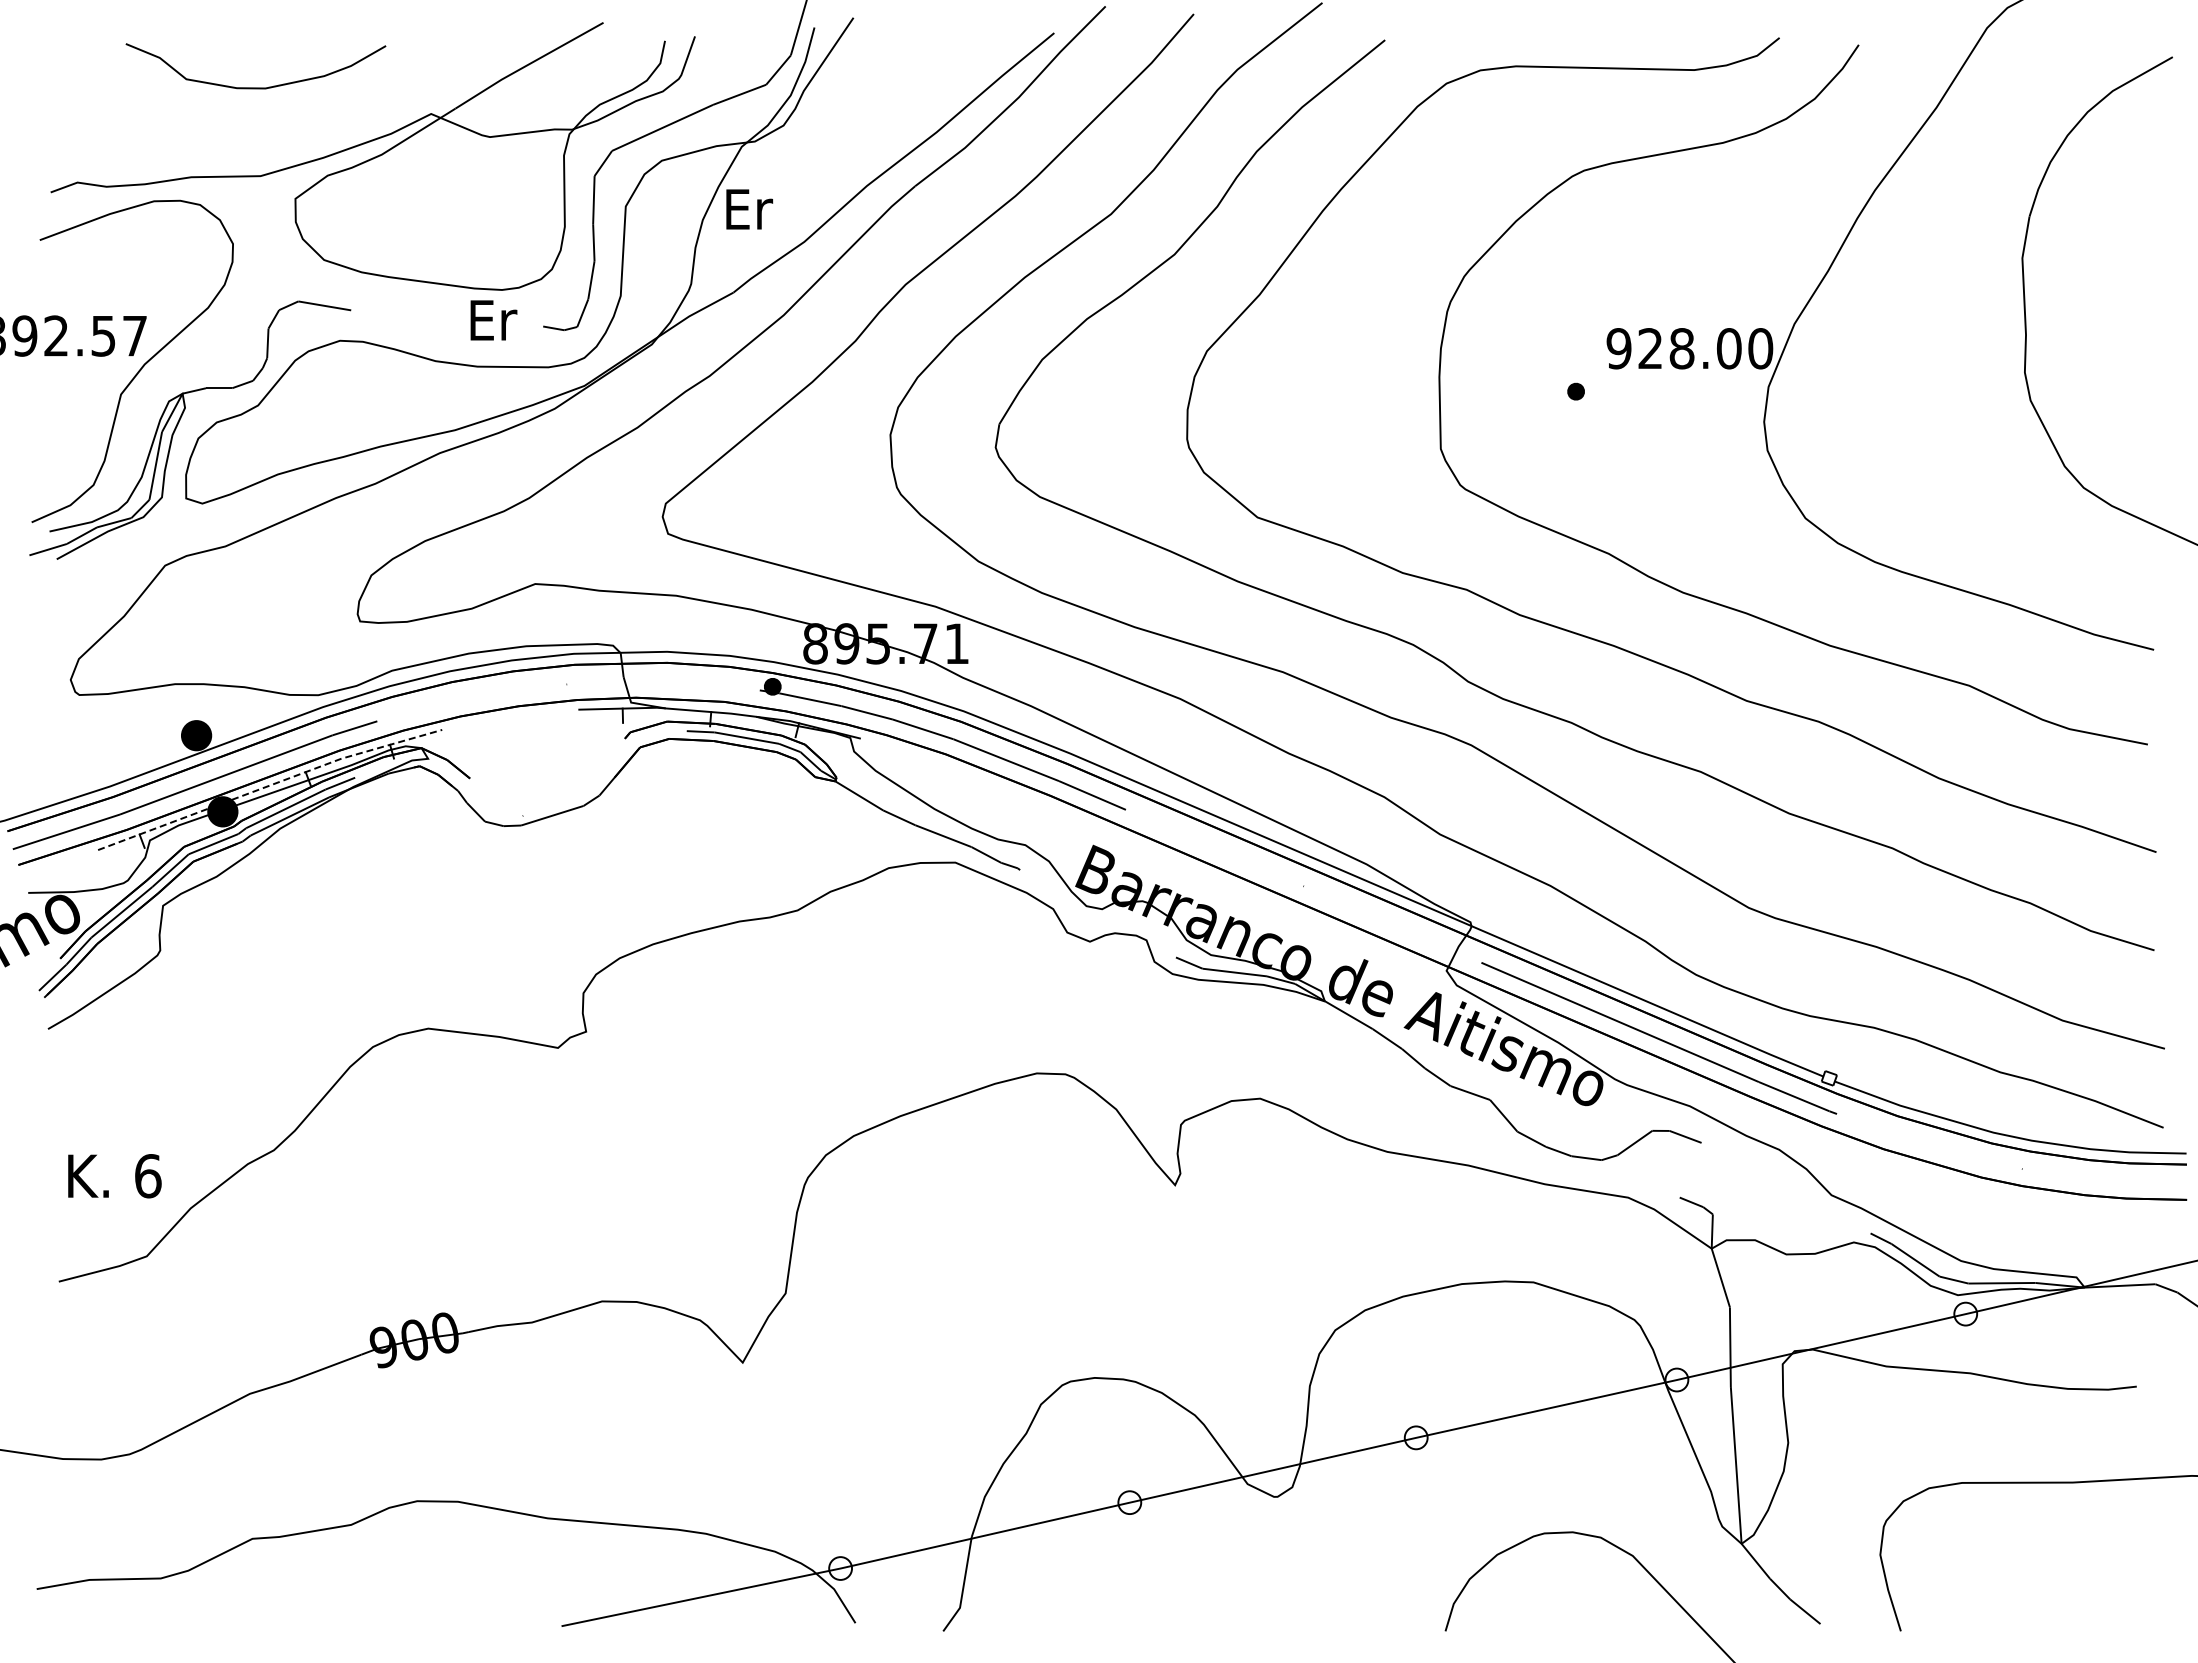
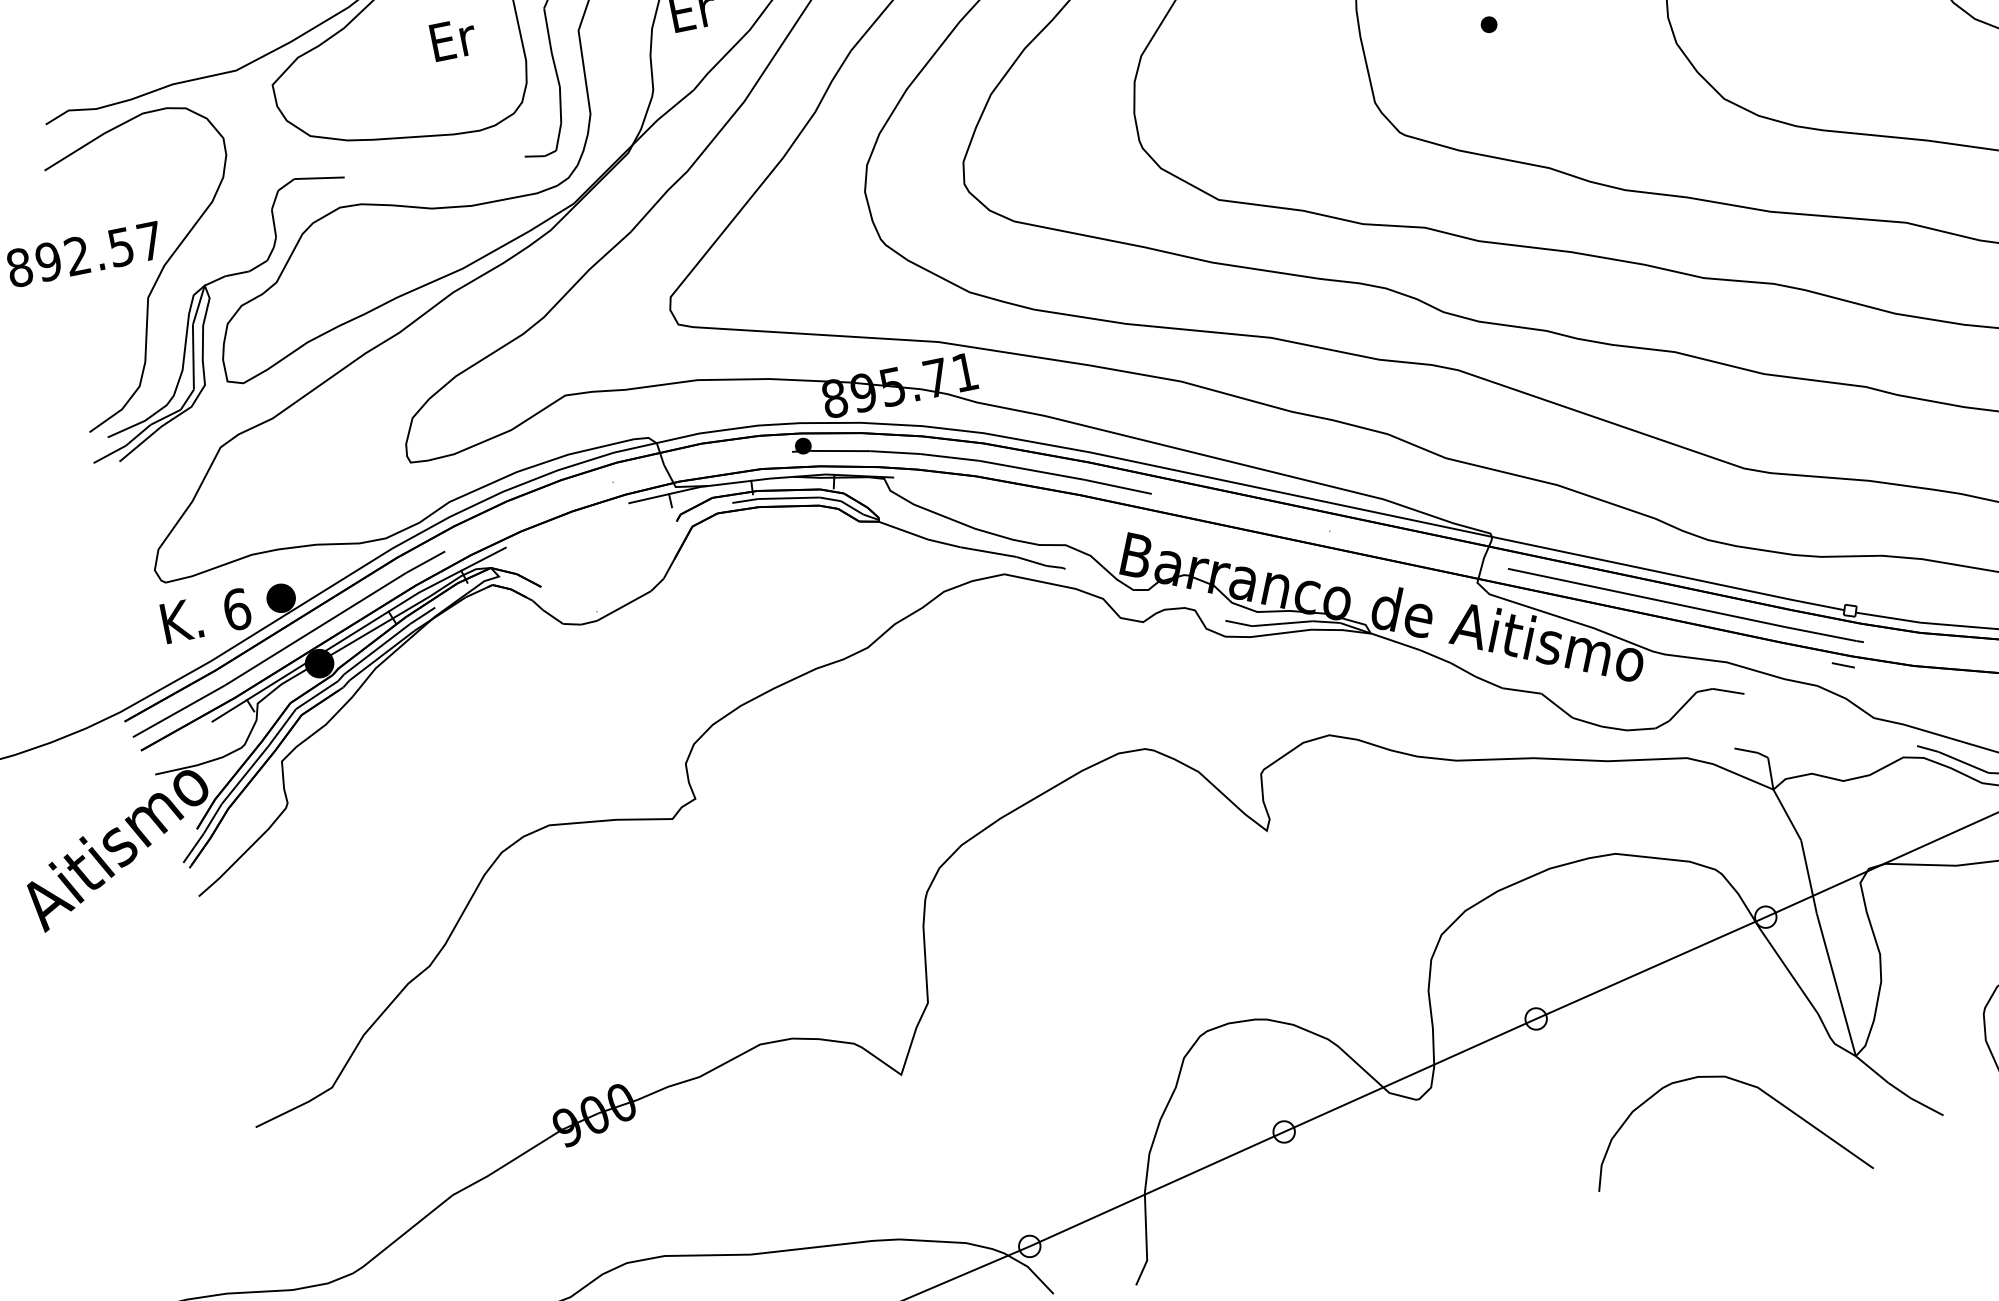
text: (493, 320) -> (453, 39), moved
line: (269, 785) -> (357, 630), dashed -> solid
line: (1810, 1133) -> (1843, 665), added
text: (114, 1176) -> (206, 616), moved

